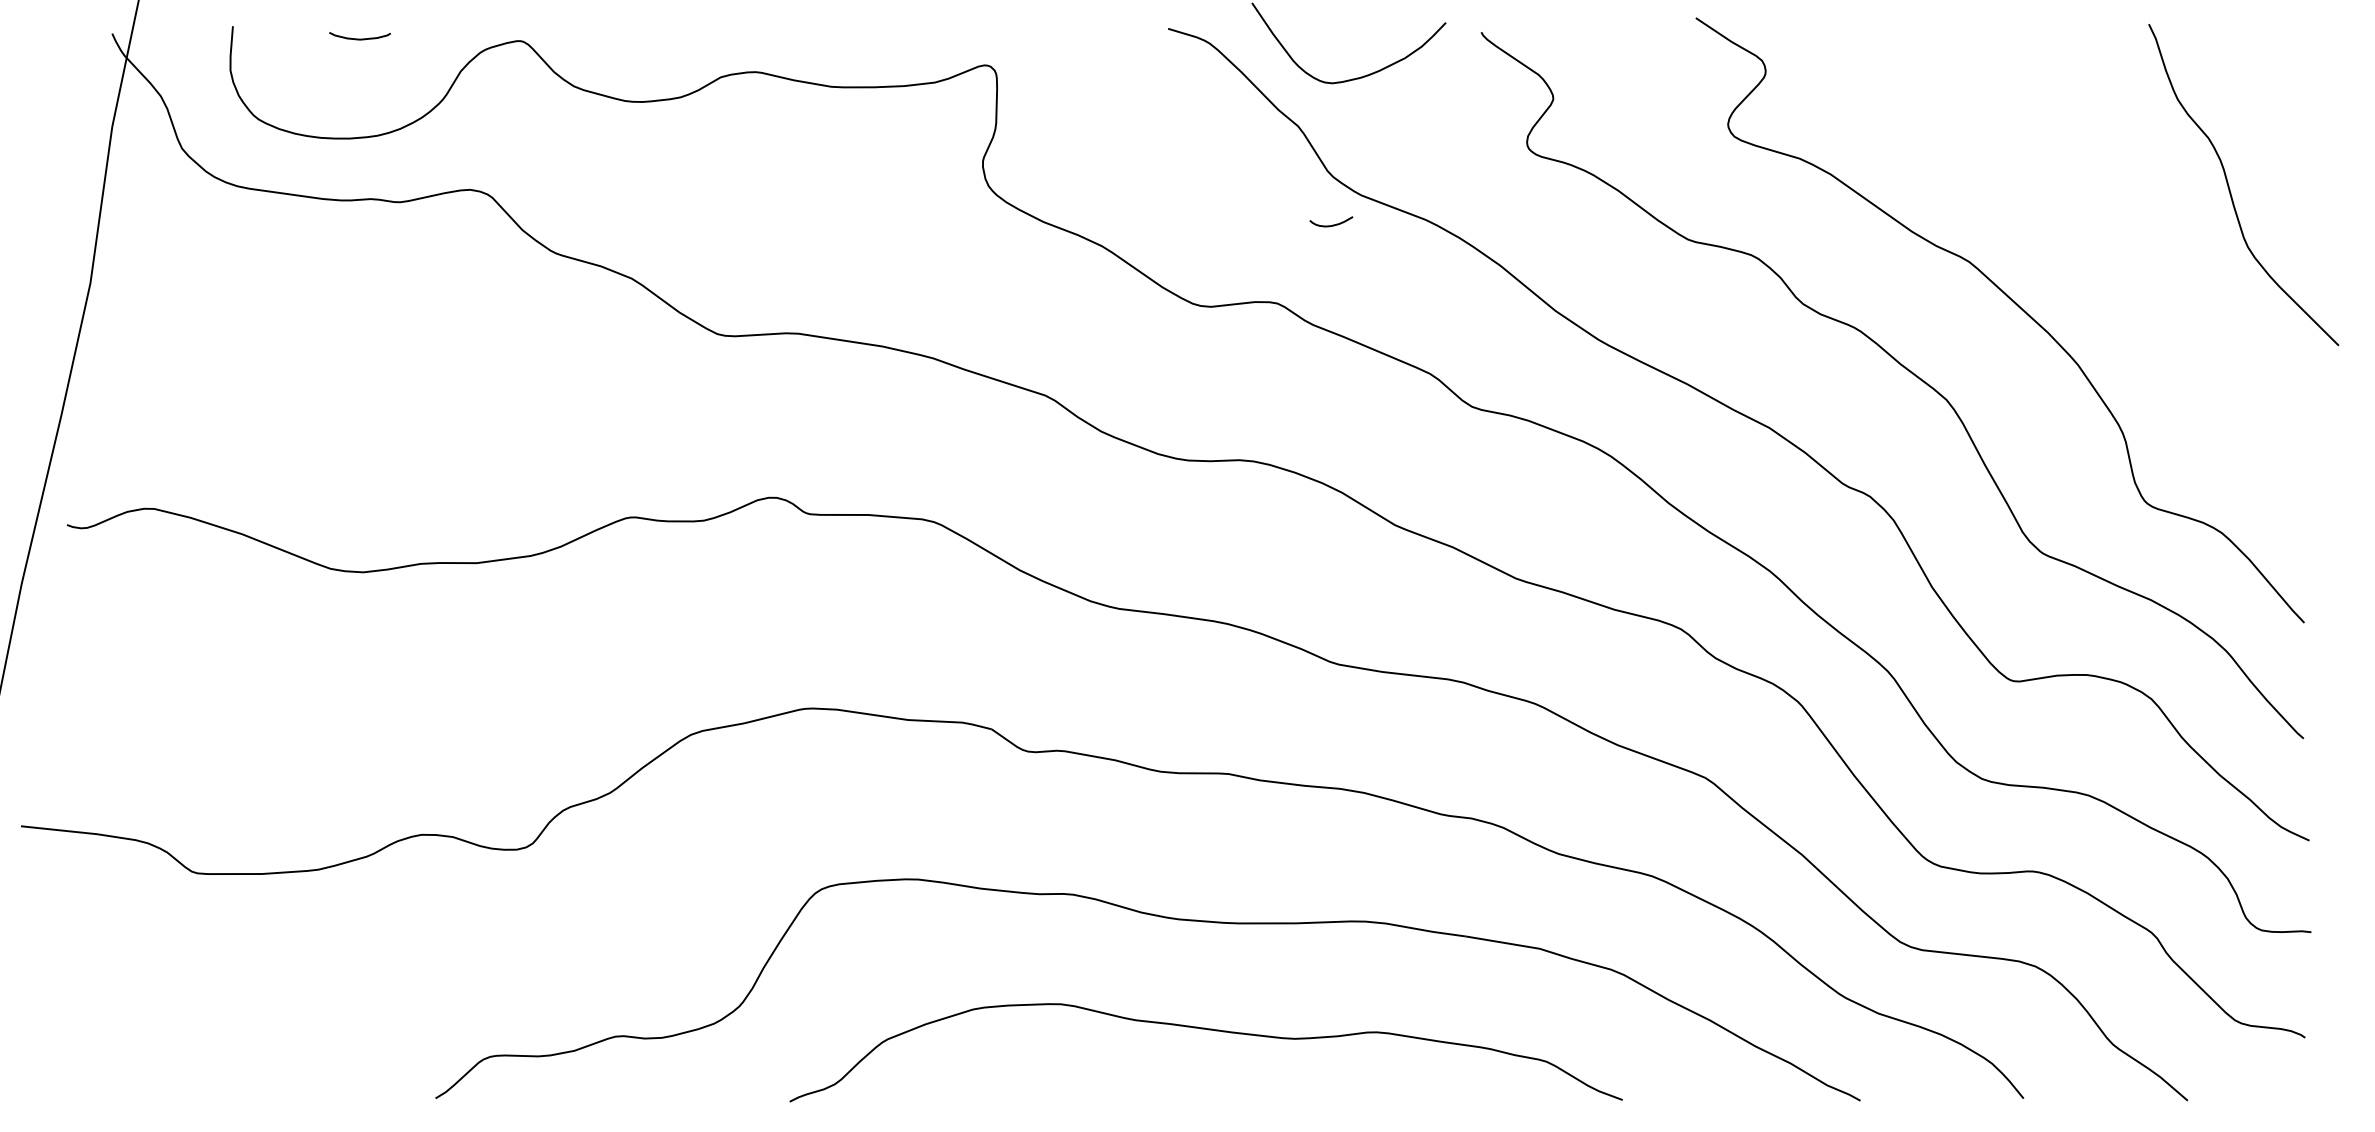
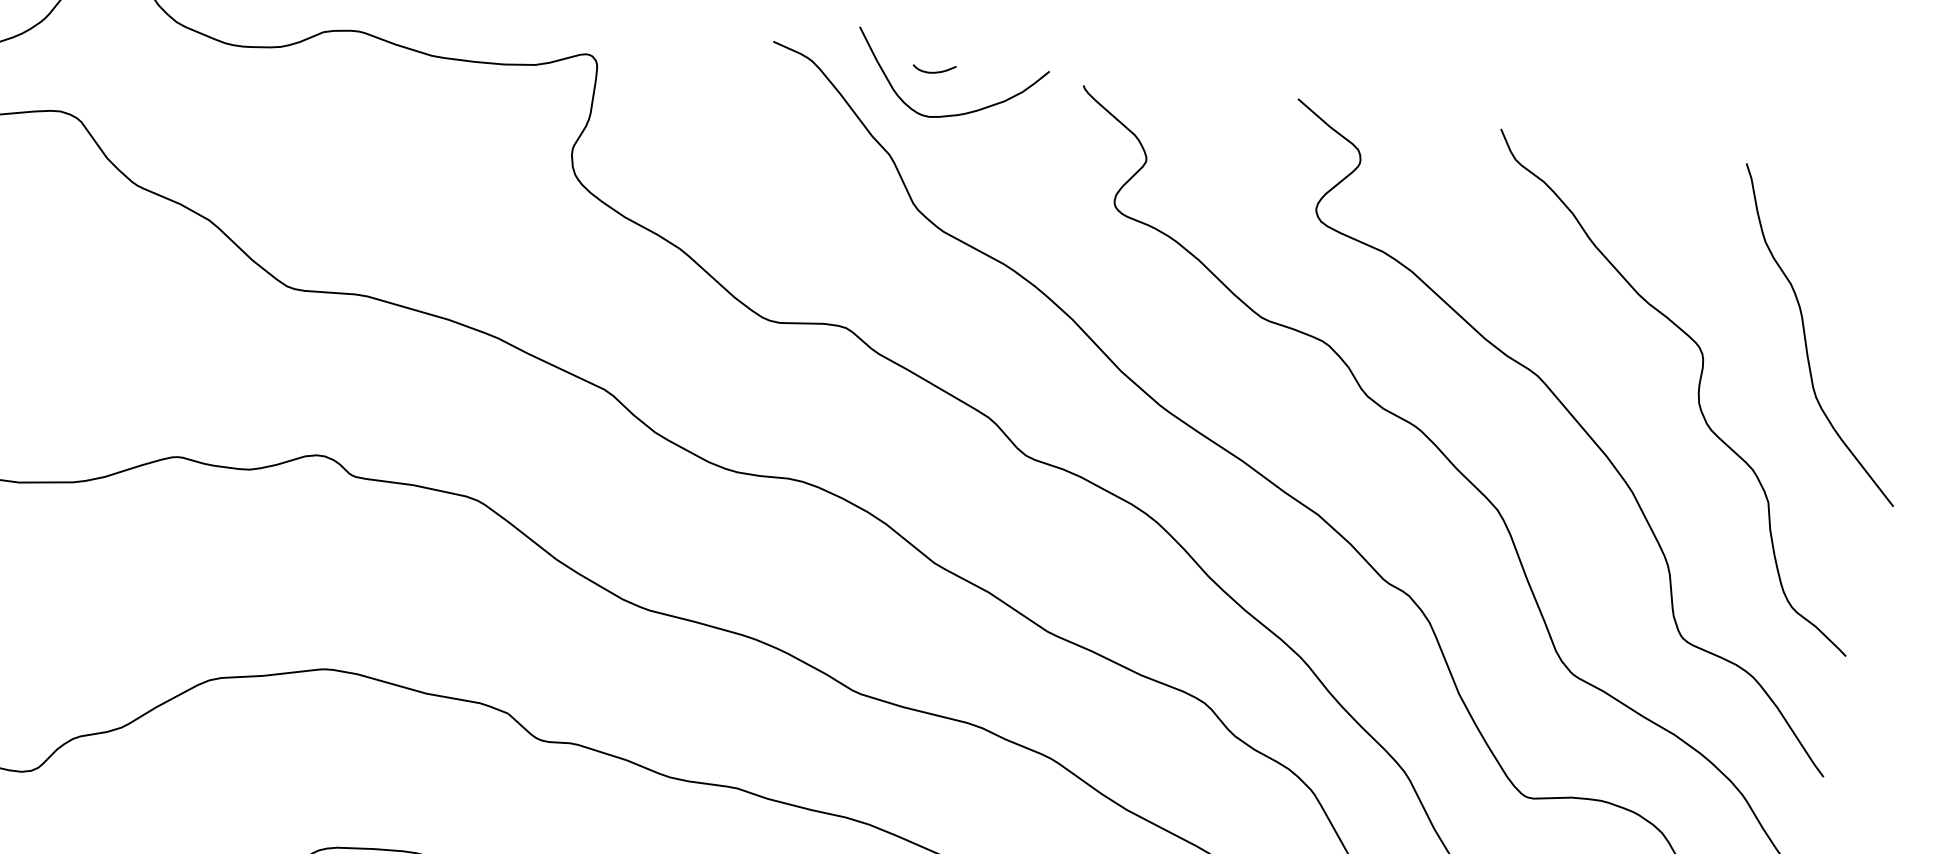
curve: (1332, 224) -> (935, 71), moved
curve: (2130, 260) -> (1697, 395), added

